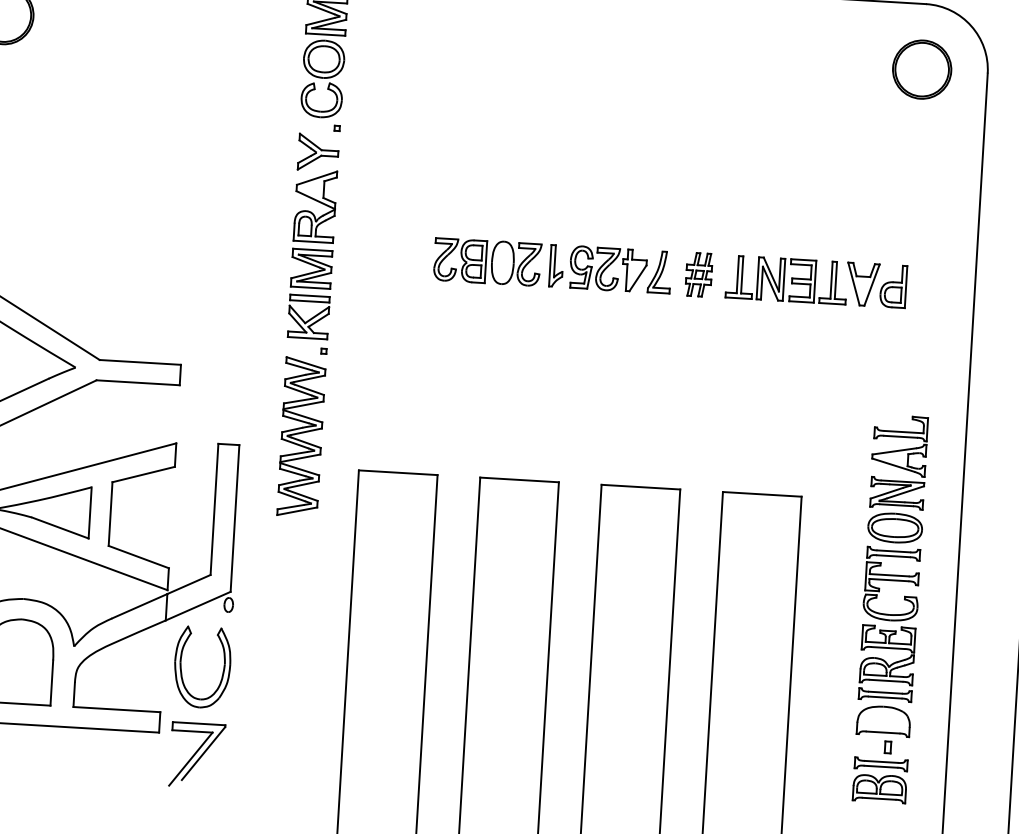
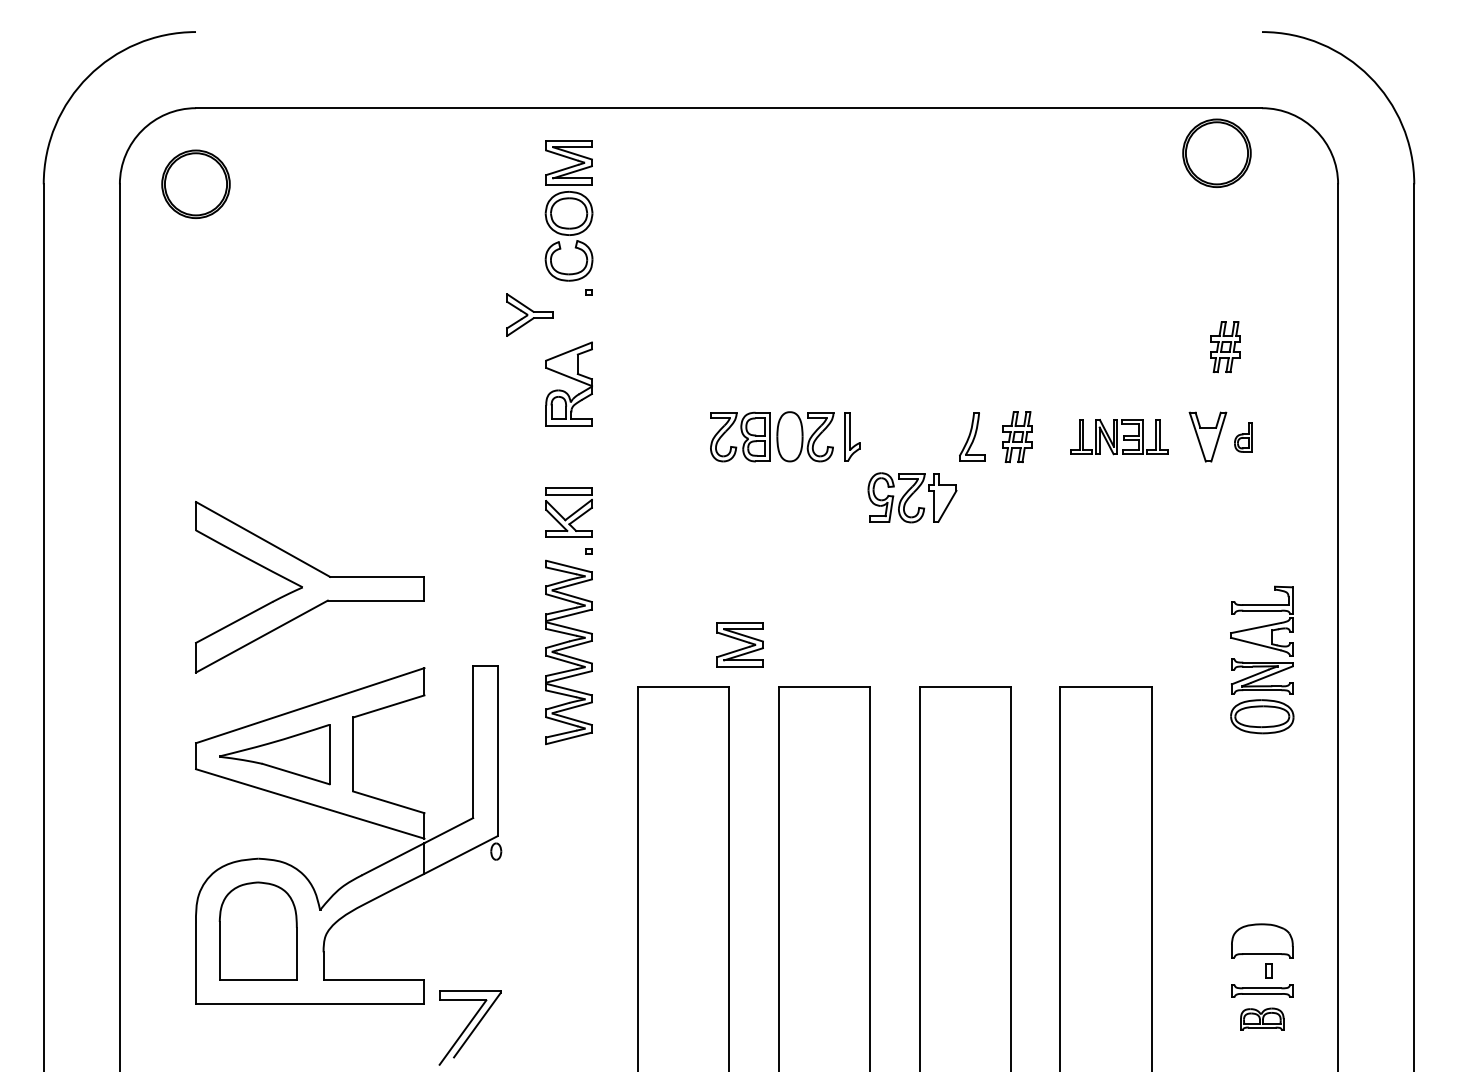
part: (921, 68) -> (1216, 152), moved
part: (318, 152) -> (529, 314), moved
part: (882, 207) -> (1225, 346), added
part: (311, 268) -> (739, 644), moved
part: (608, 268) -> (912, 497), moved
part: (786, 279) -> (1119, 436), size x0.7
part: (893, 286) -> (1243, 437), size x0.6
part: (889, 624) -> (1262, 828), removed
part: (181, 669) -> (446, 929), removed
part: (879, 788) -> (1262, 1019), size x0.7

